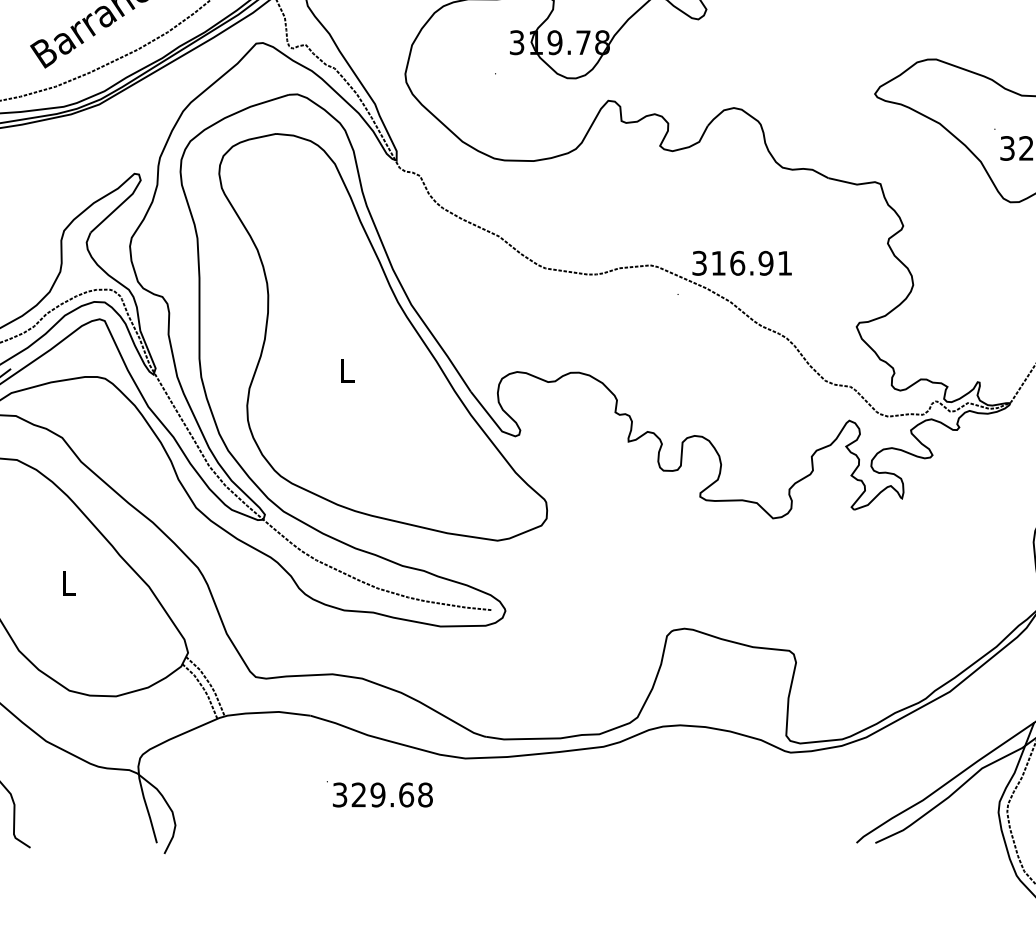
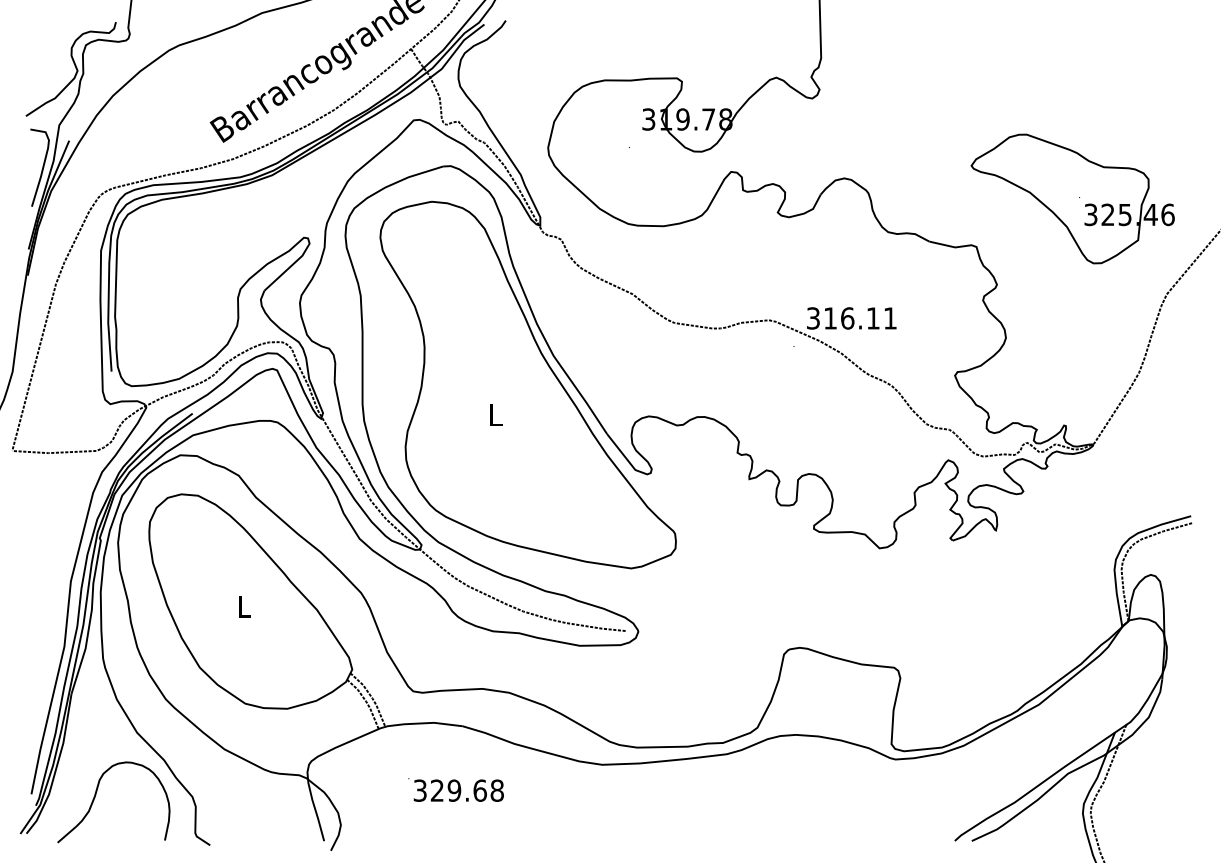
text: (765, 263) -> (872, 318), 316.91 -> 316.11
text: (379, 793) -> (455, 789), moved

